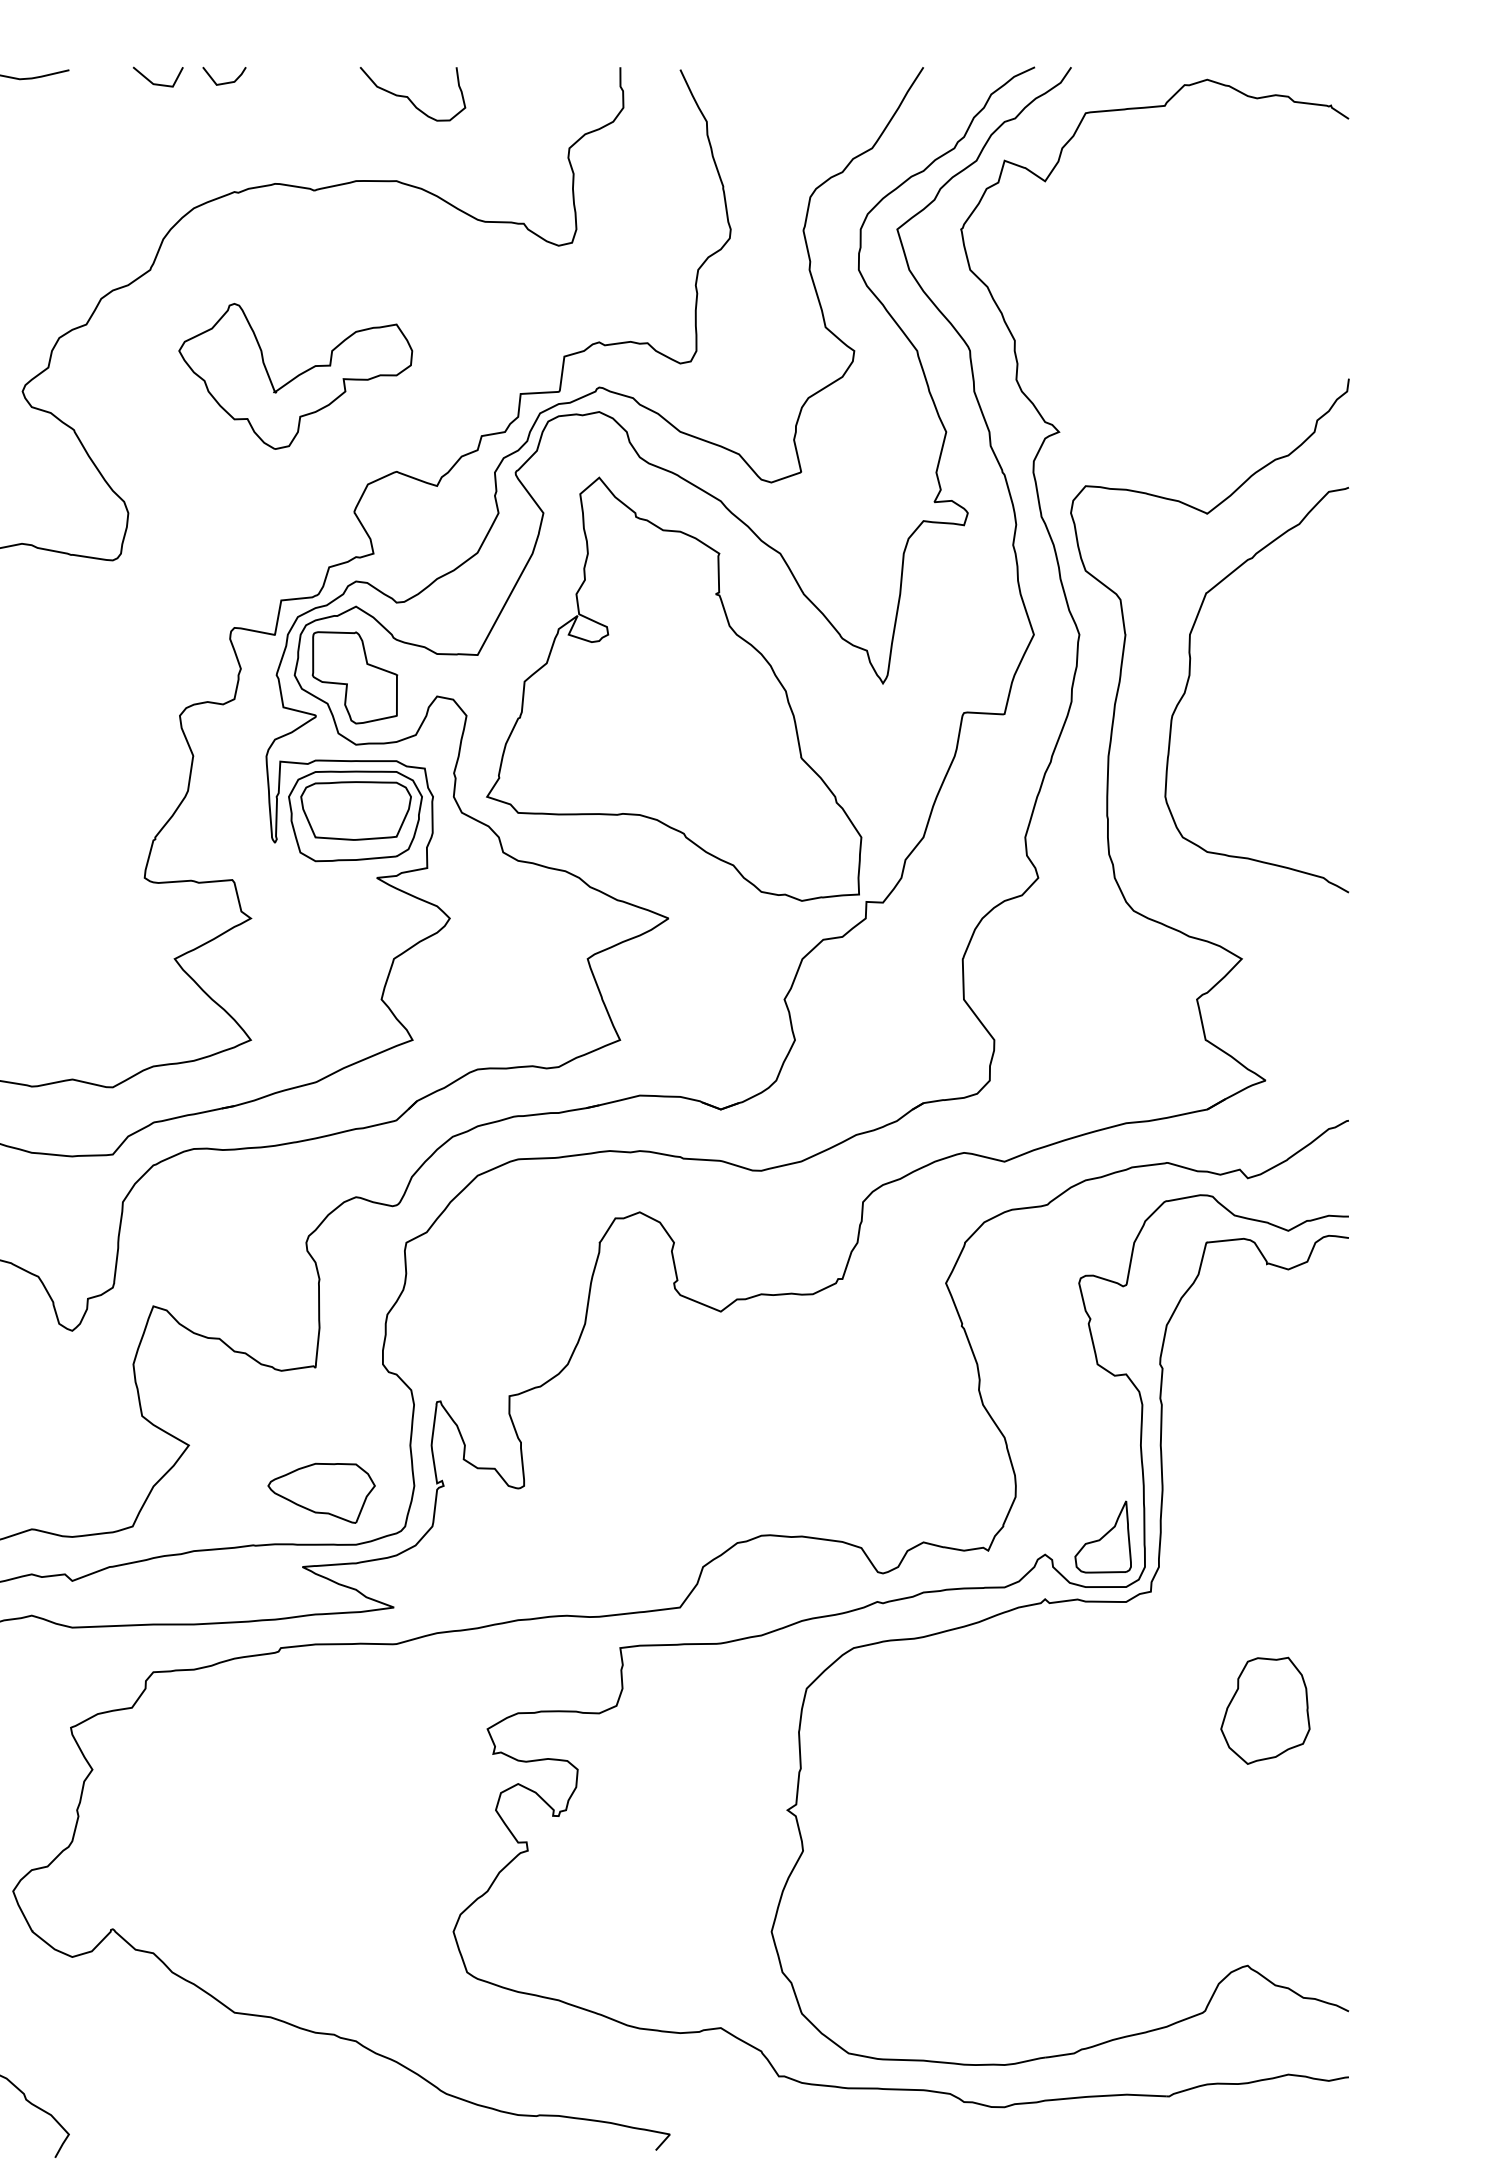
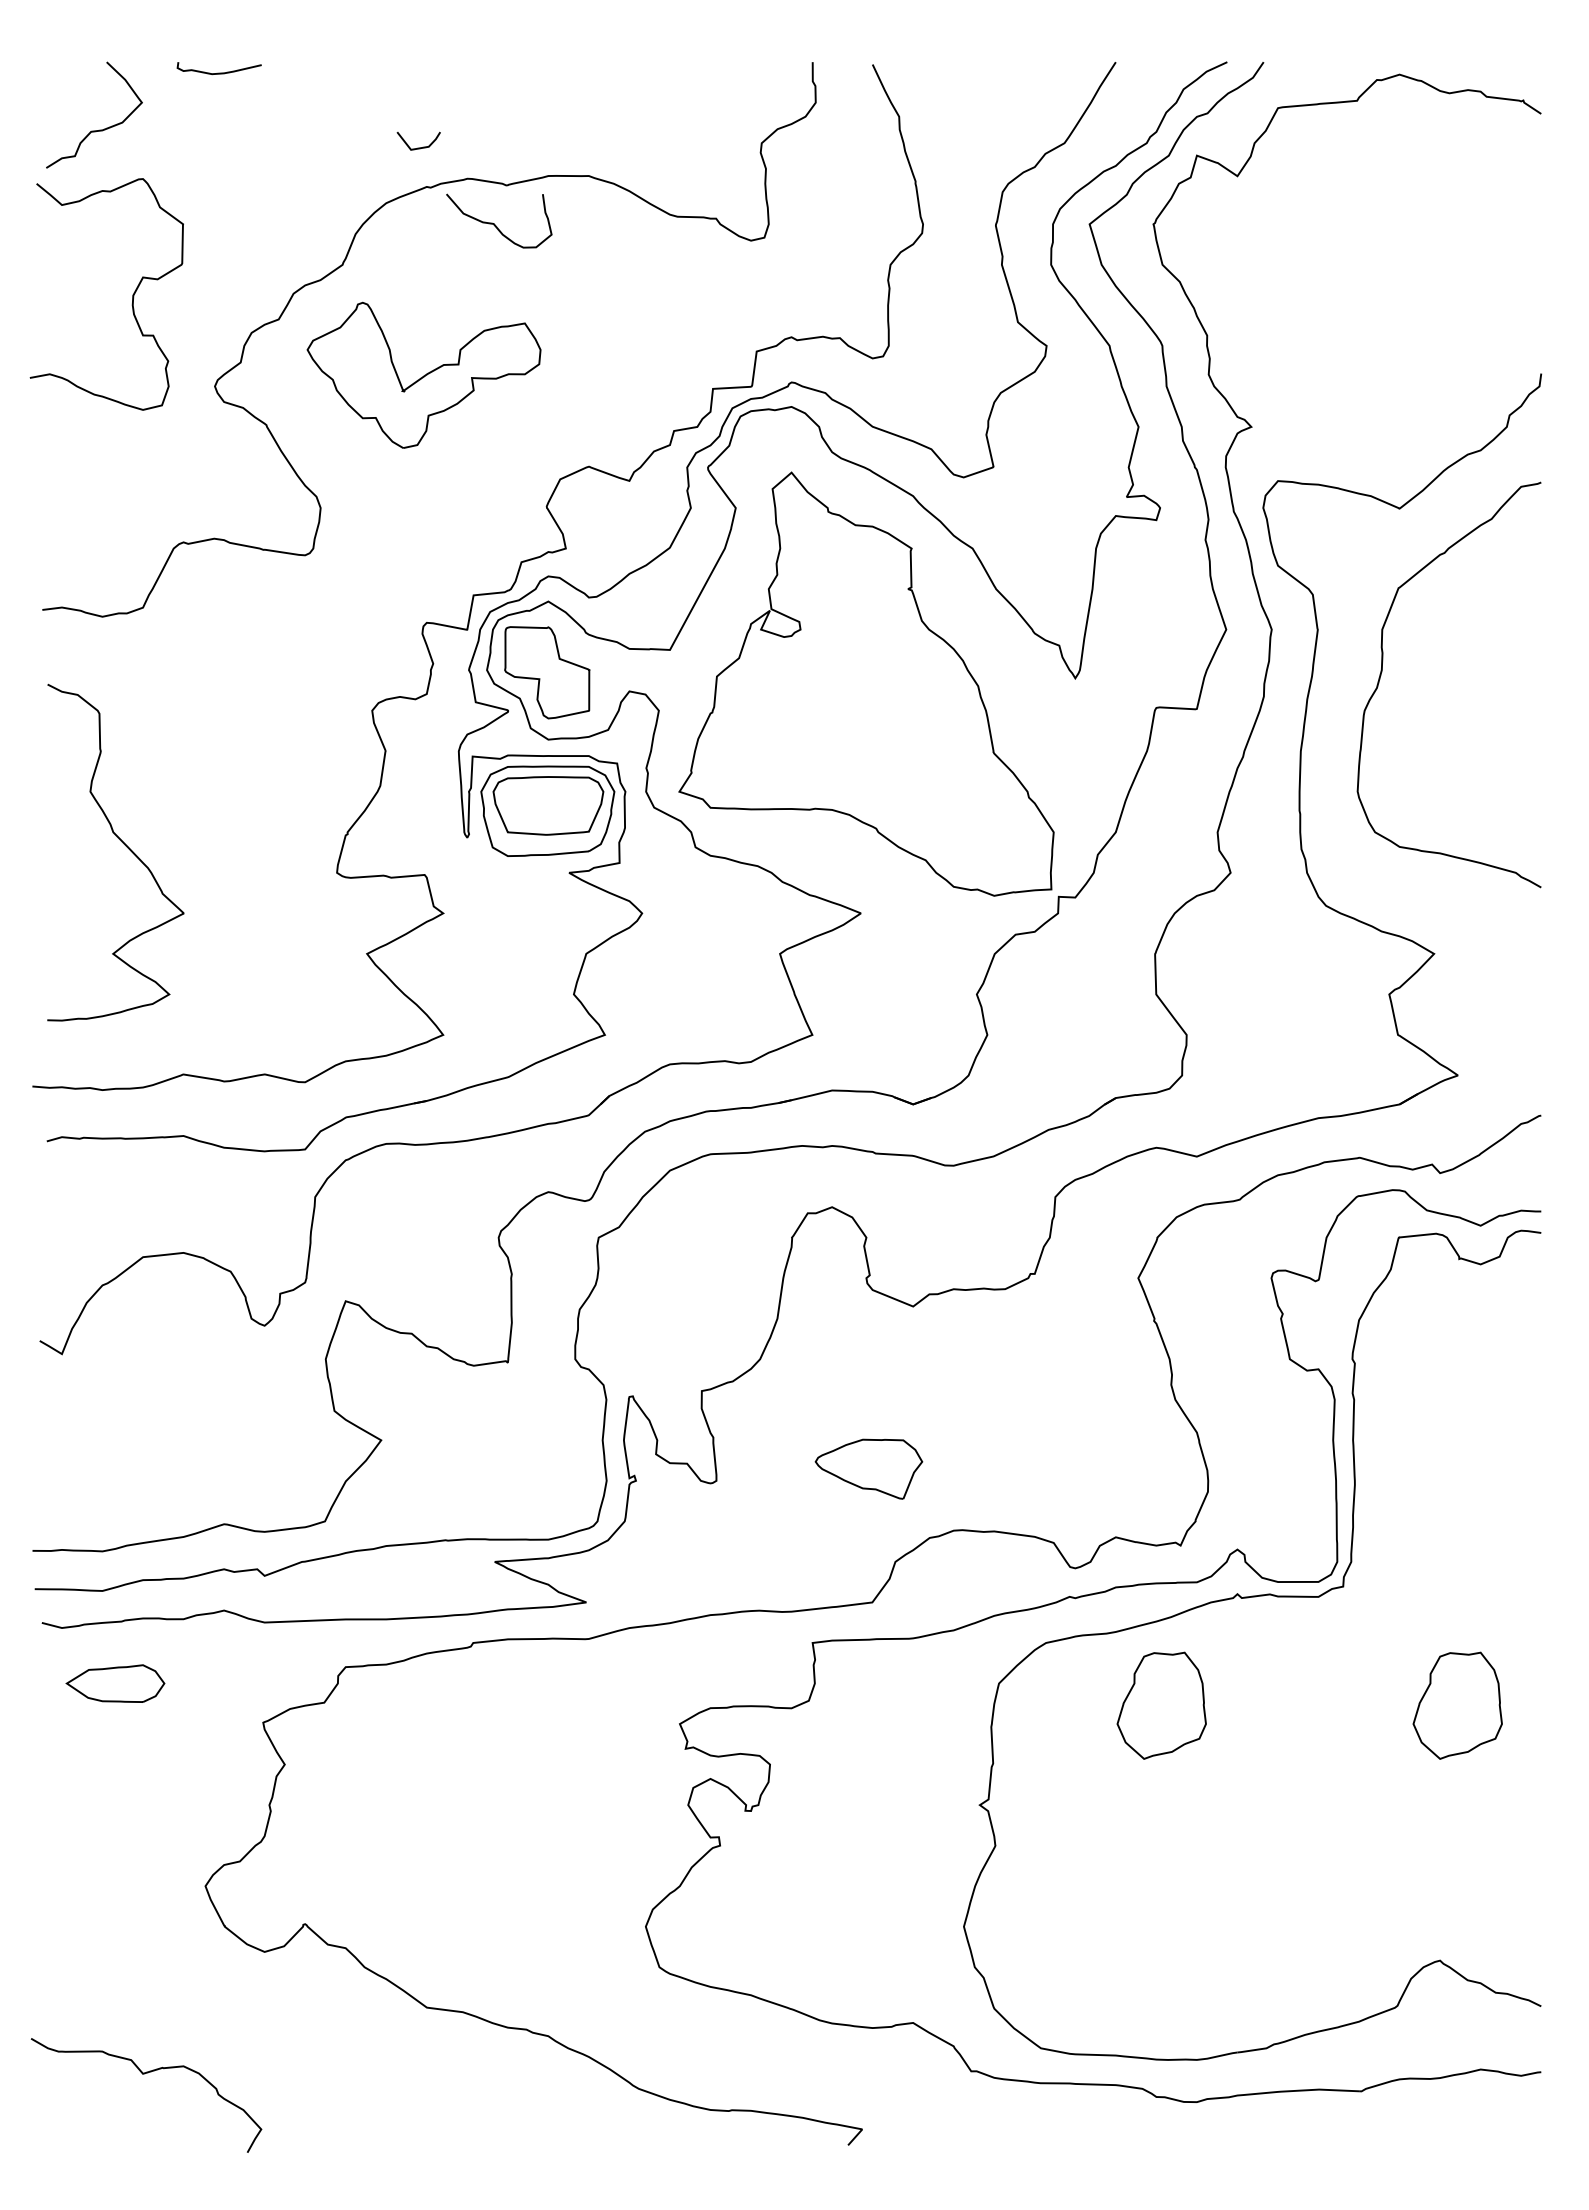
line: (224, 82) -> (418, 147), moved
line: (158, 83) -> (350, 78), removed
curve: (409, 97) -> (495, 224), moved
part: (295, 375) -> (423, 374), moved
part: (321, 1492) -> (868, 1468), moved
part: (1103, 1536) -> (1295, 1531), removed
part: (969, 1710) -> (1161, 1705), added

